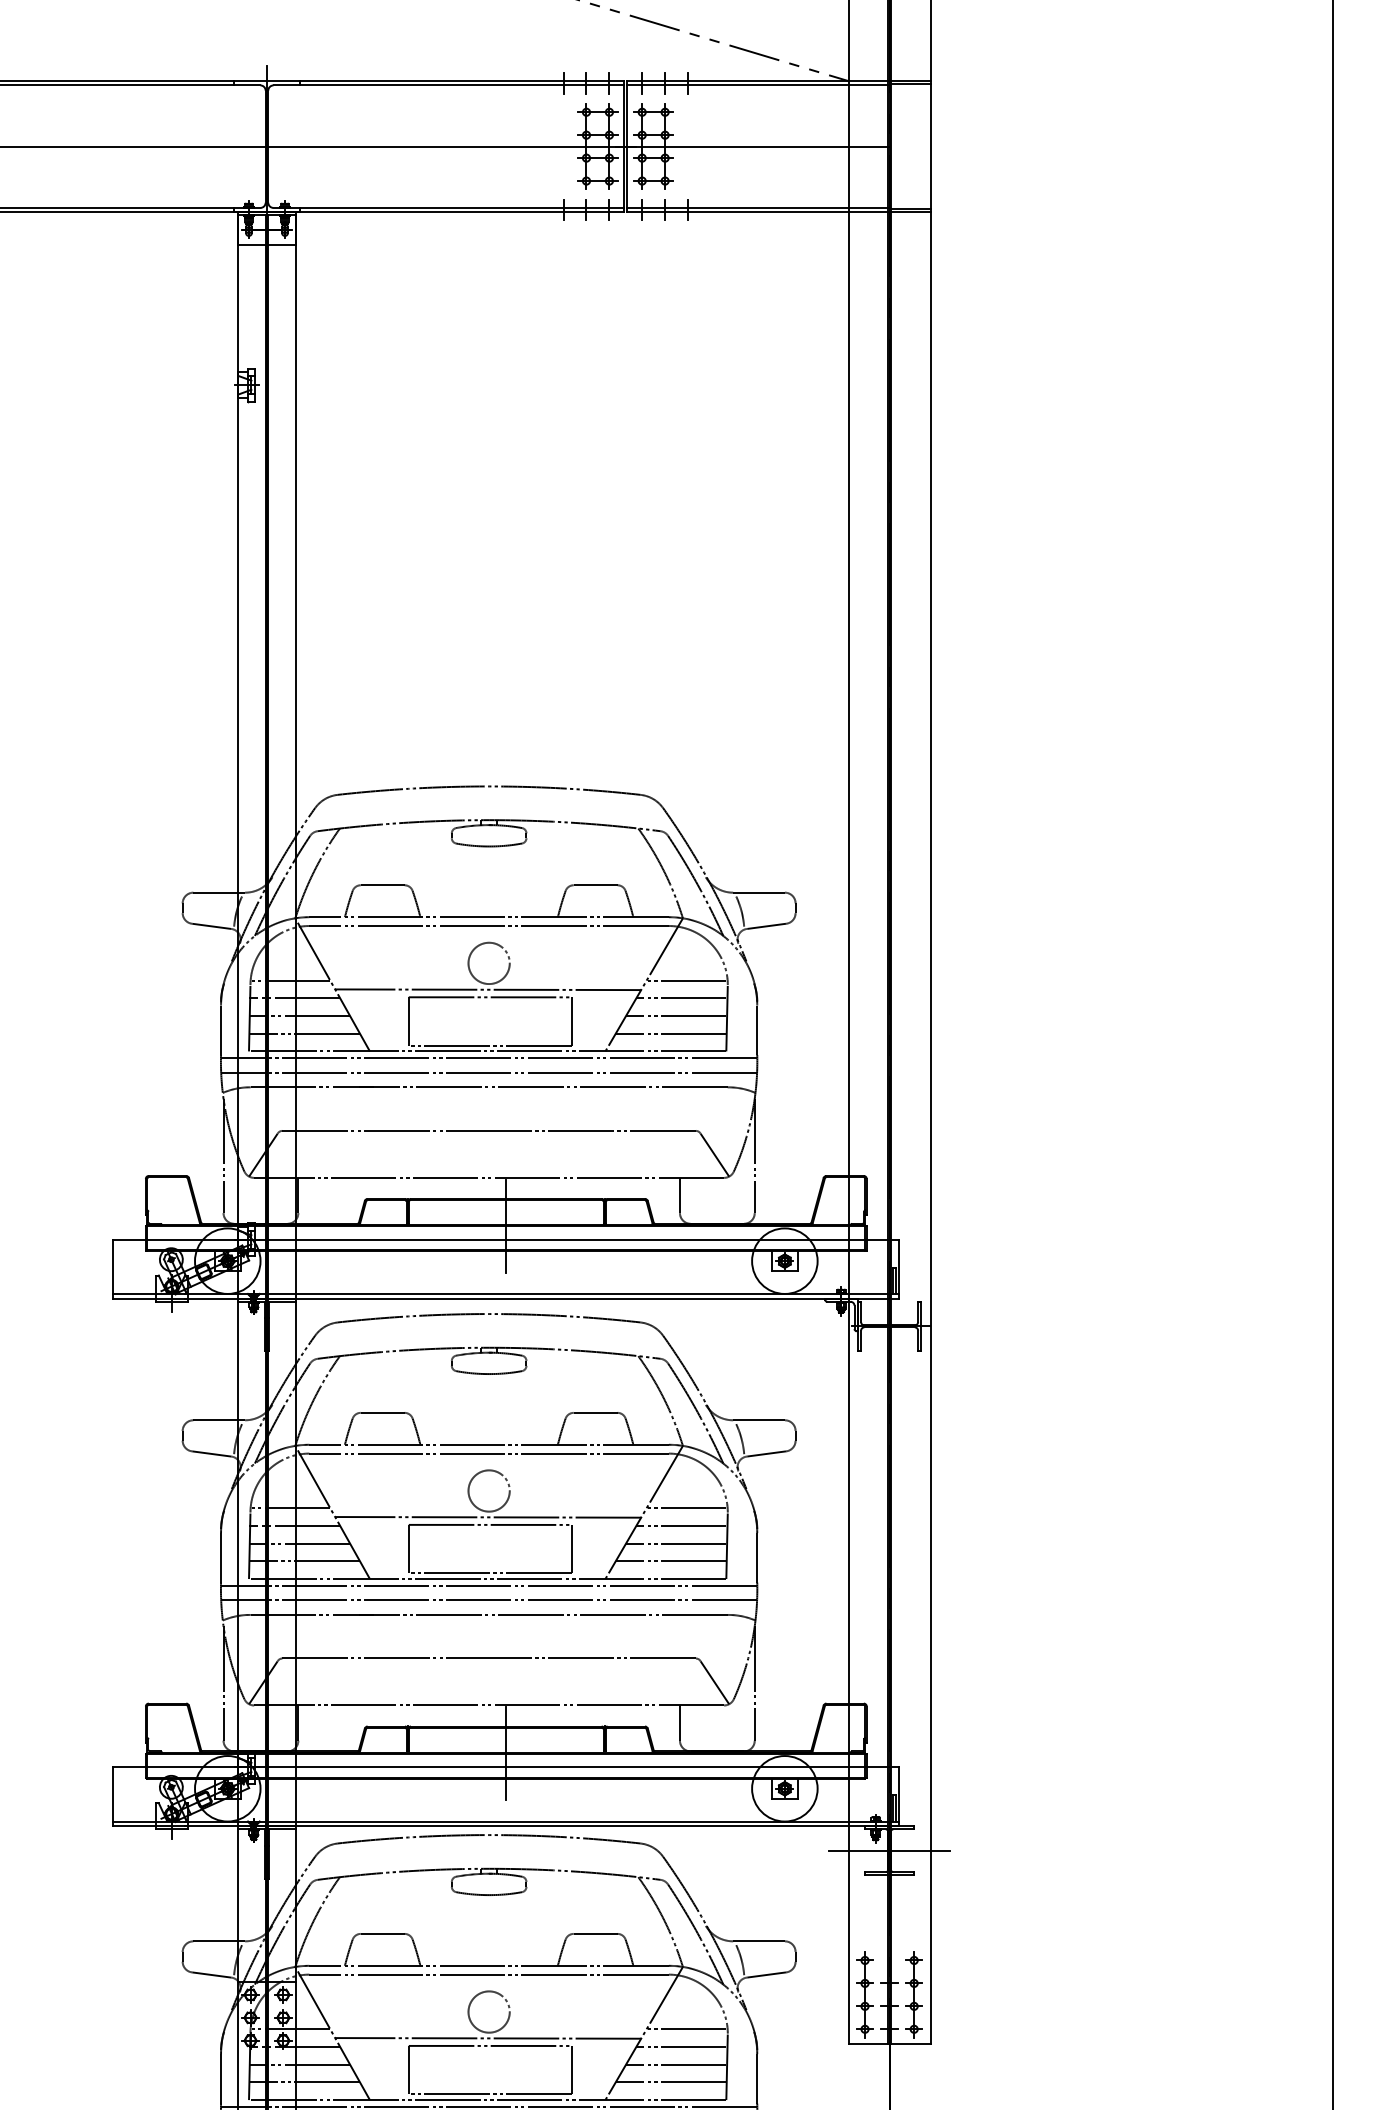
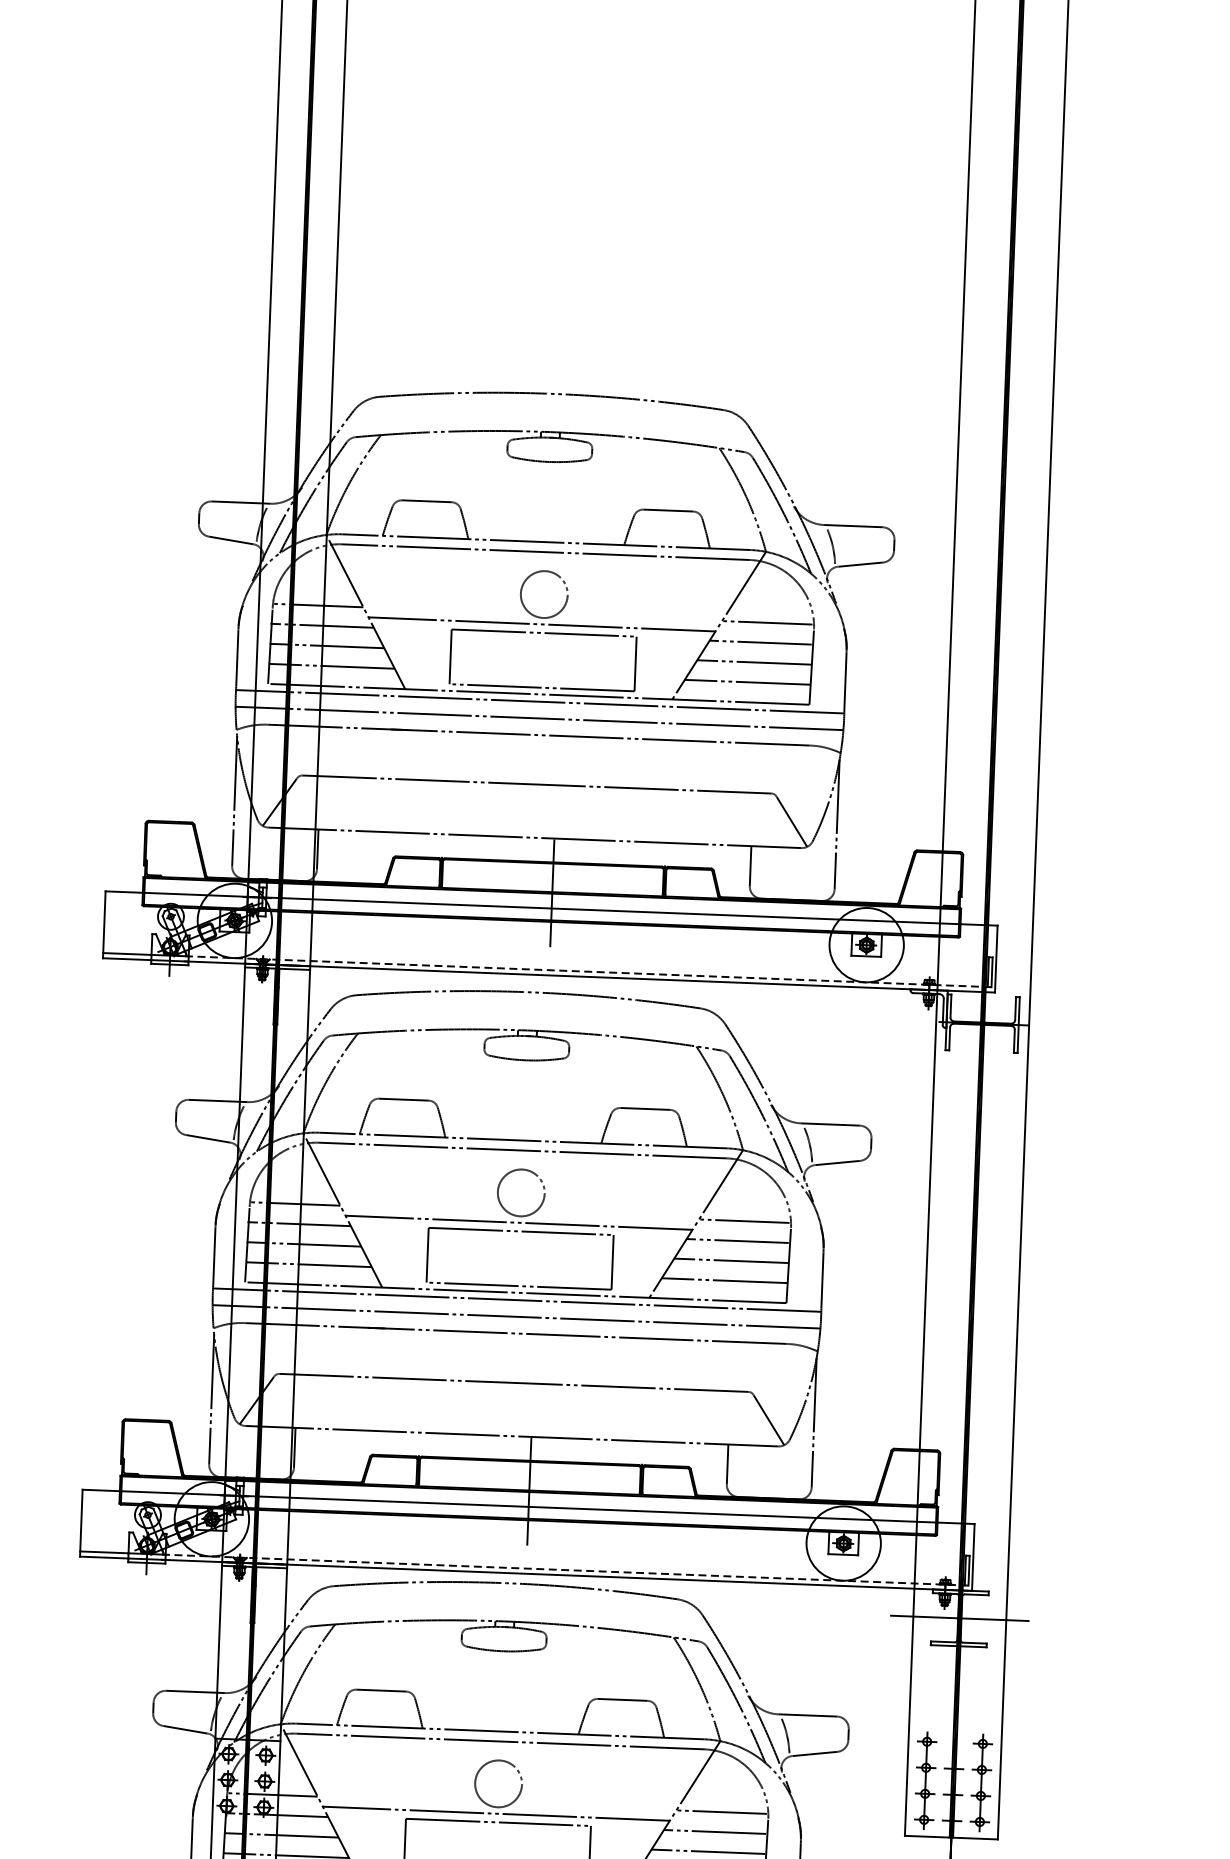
line: (542, 1293) -> (590, 971), solid -> dashed
line: (542, 1821) -> (567, 1570), solid -> dashed

